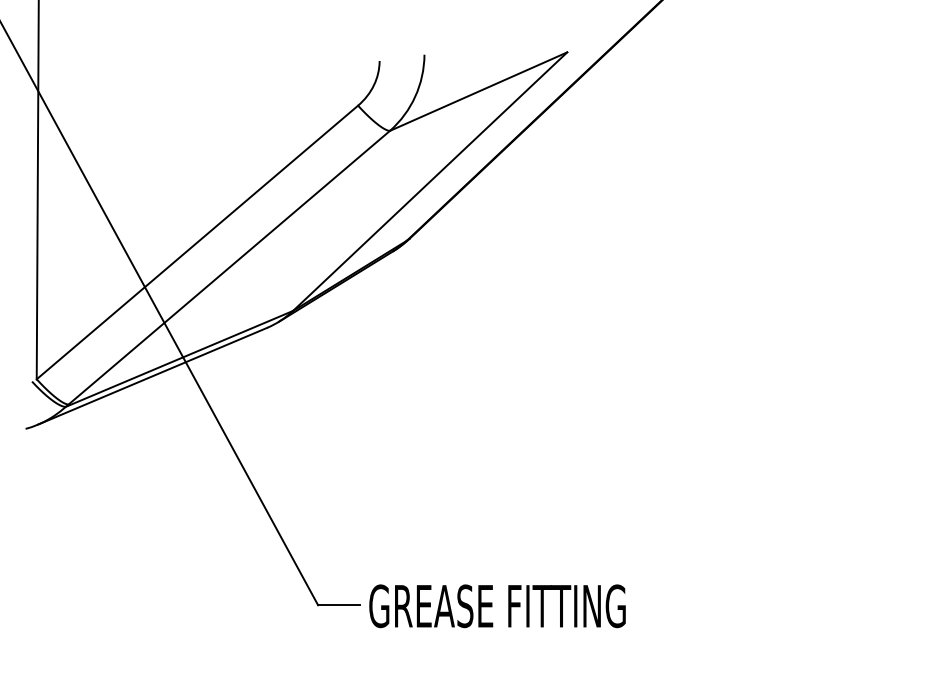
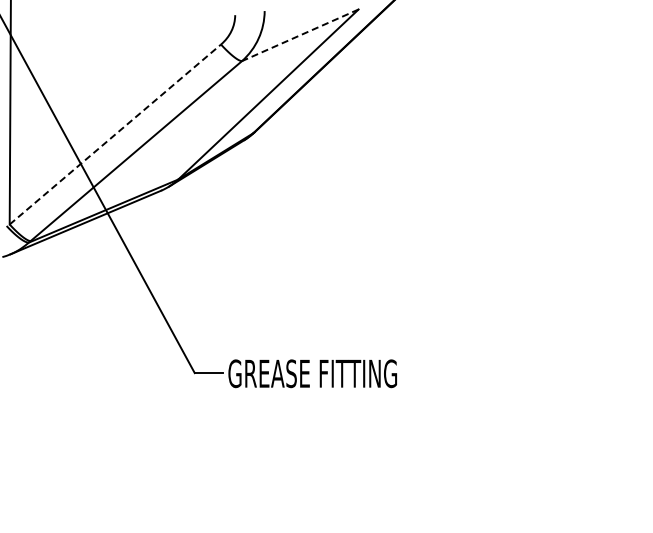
line: (478, 91) -> (300, 35), solid -> dashed
line: (197, 242) -> (115, 134), solid -> dashed

